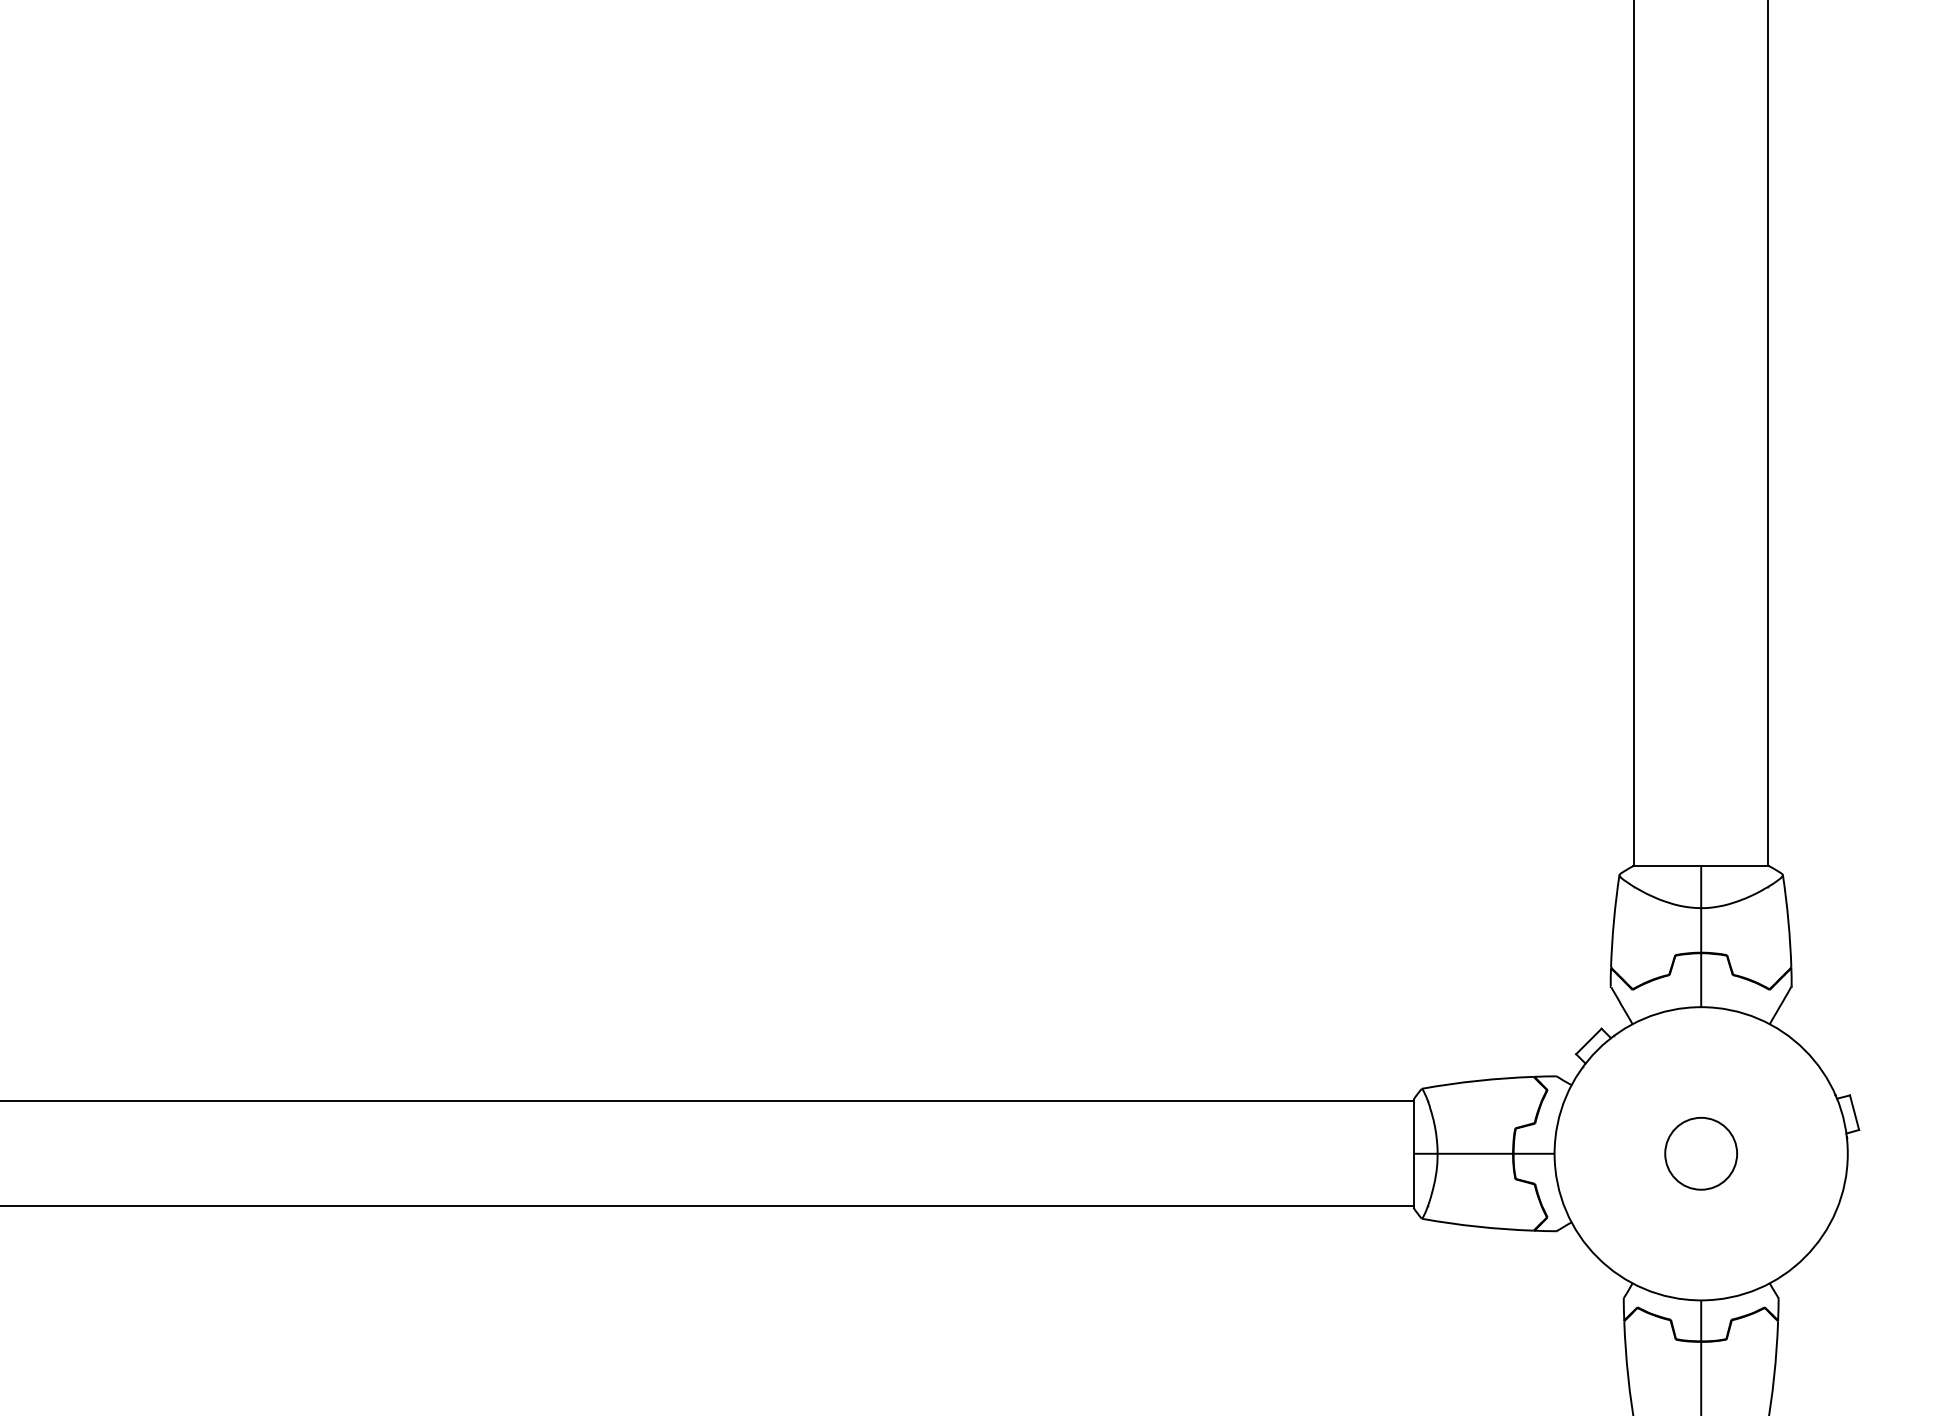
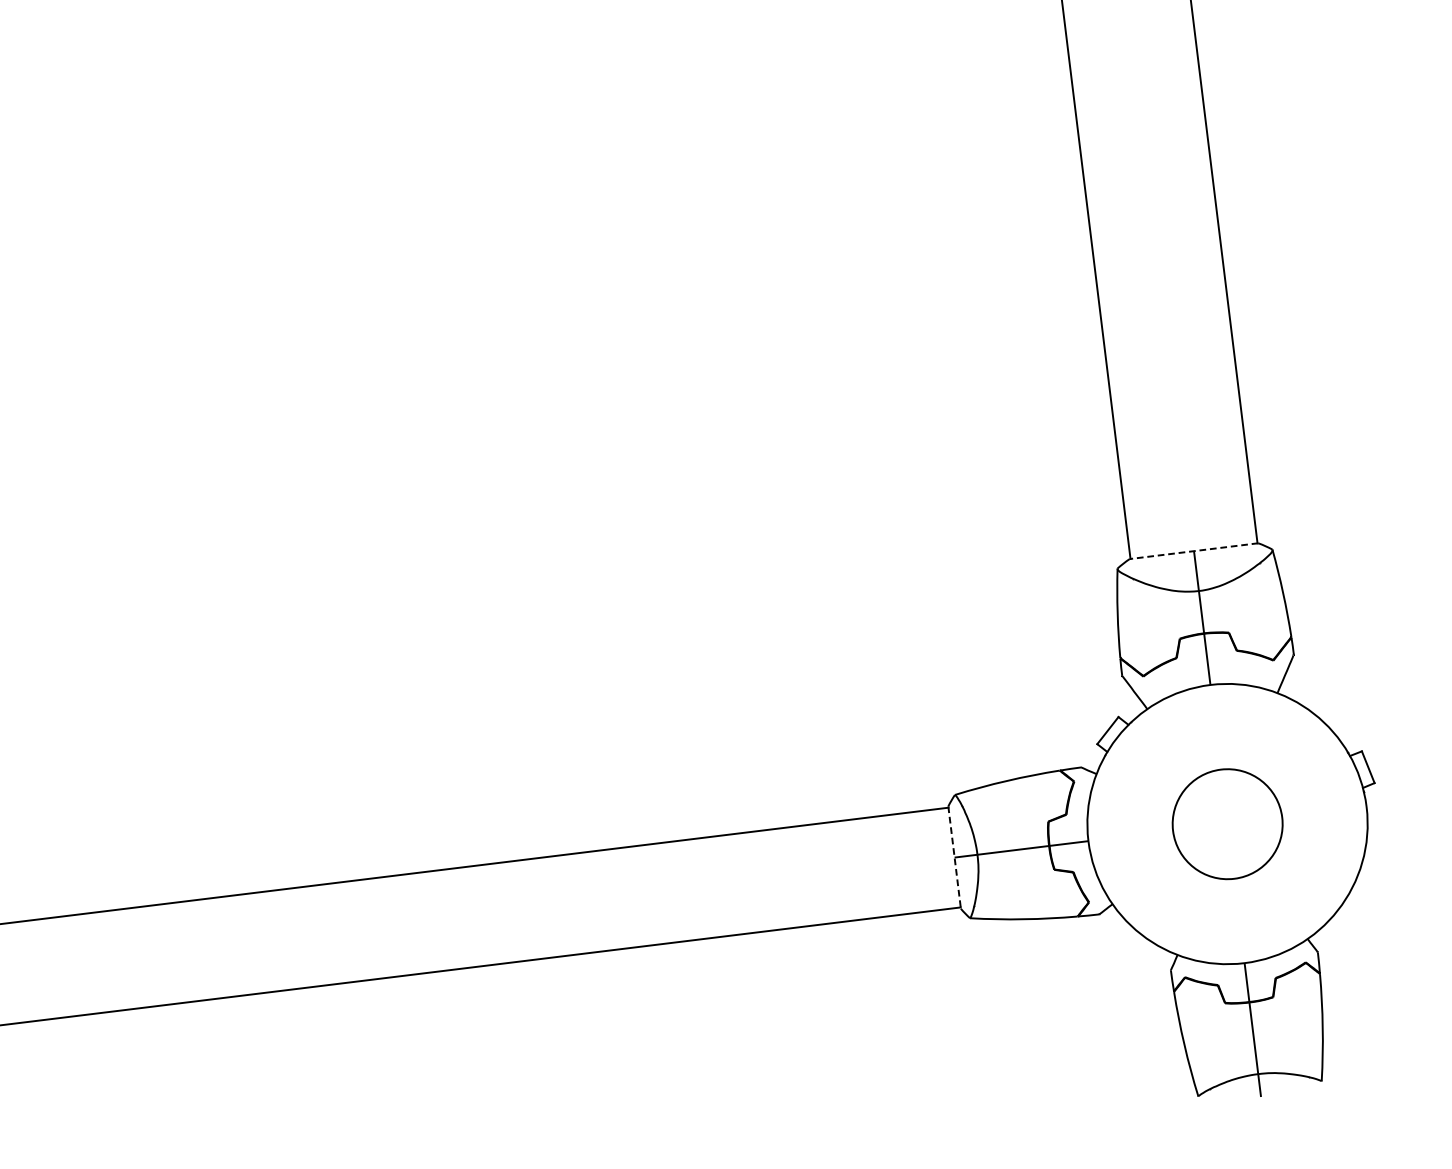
line: (1701, 866) -> (1194, 551), solid -> dashed
line: (1413, 1153) -> (954, 857), solid -> dashed
circle: (1700, 1153) -> (1226, 823), size x1.6

